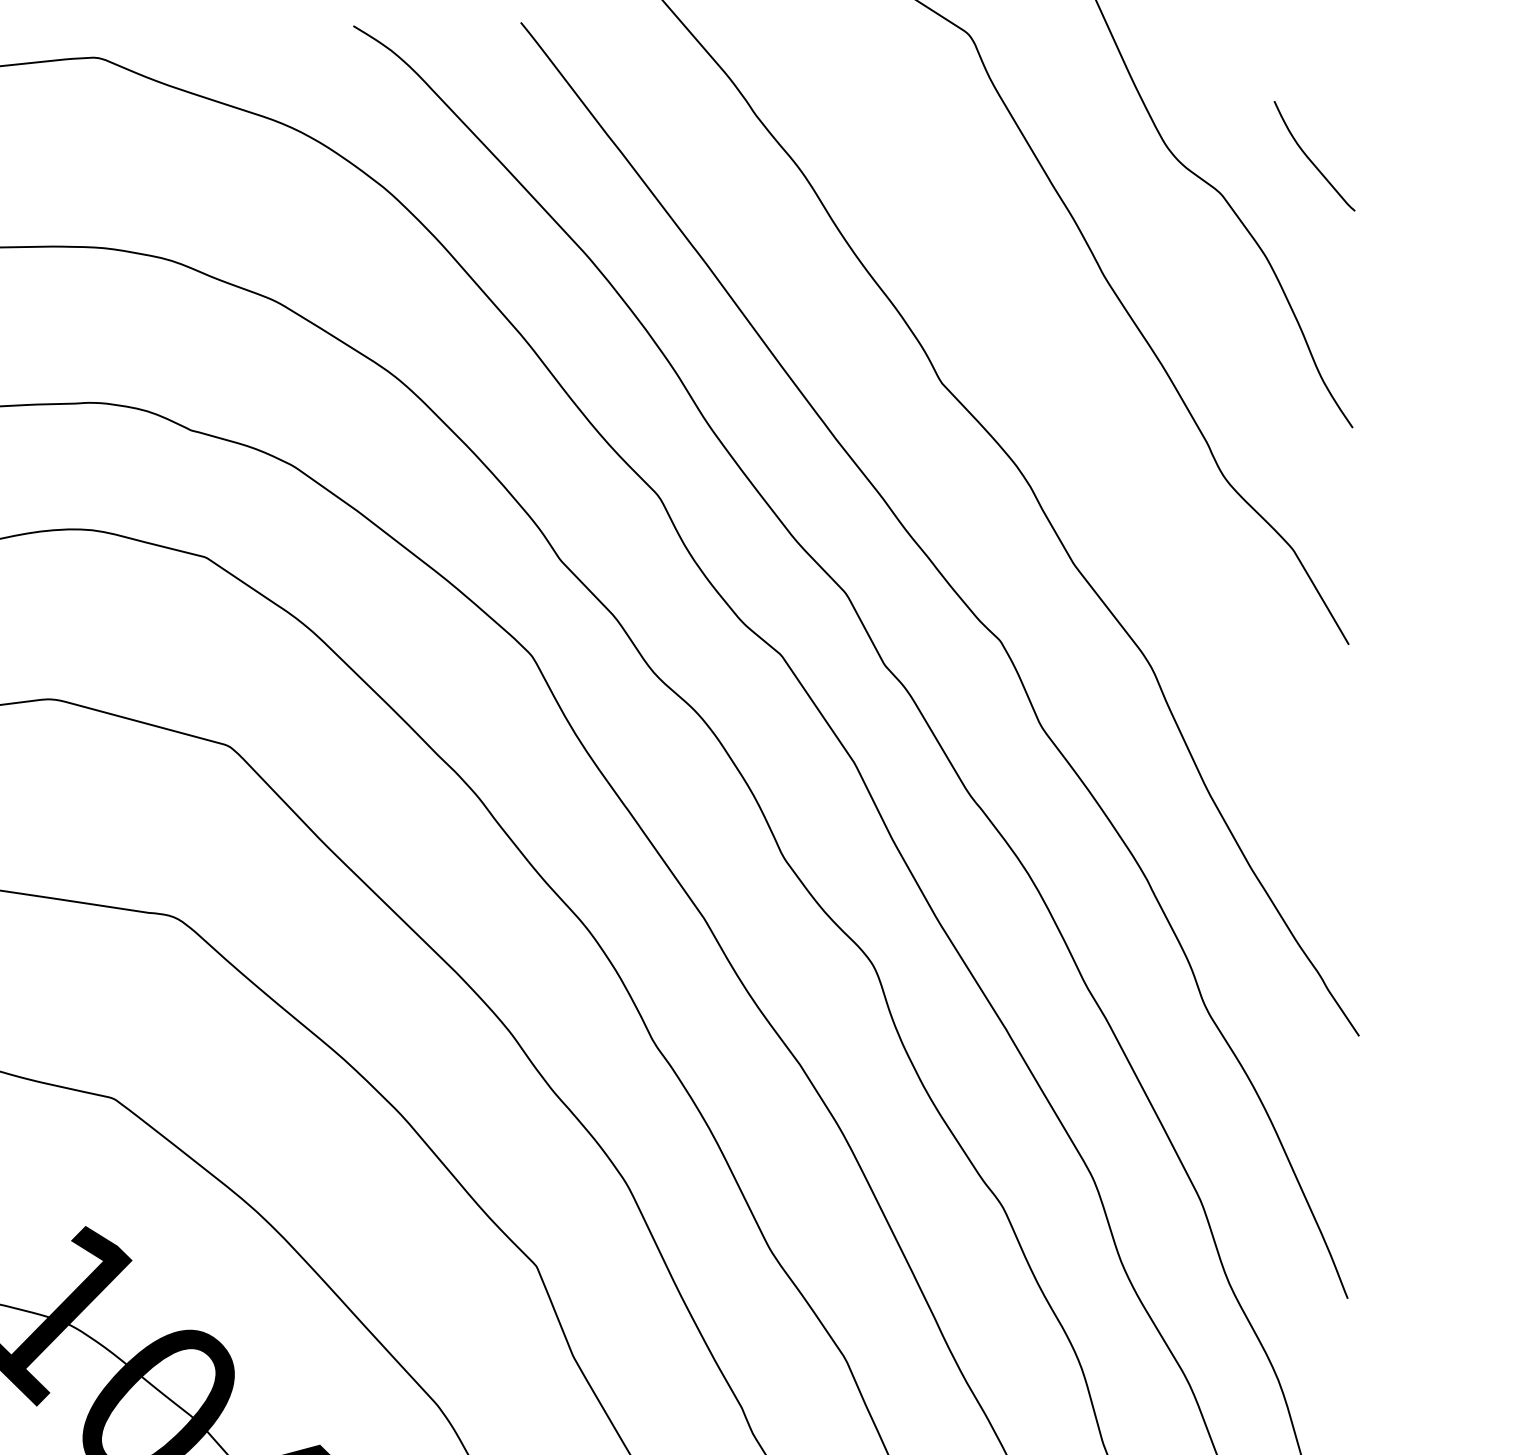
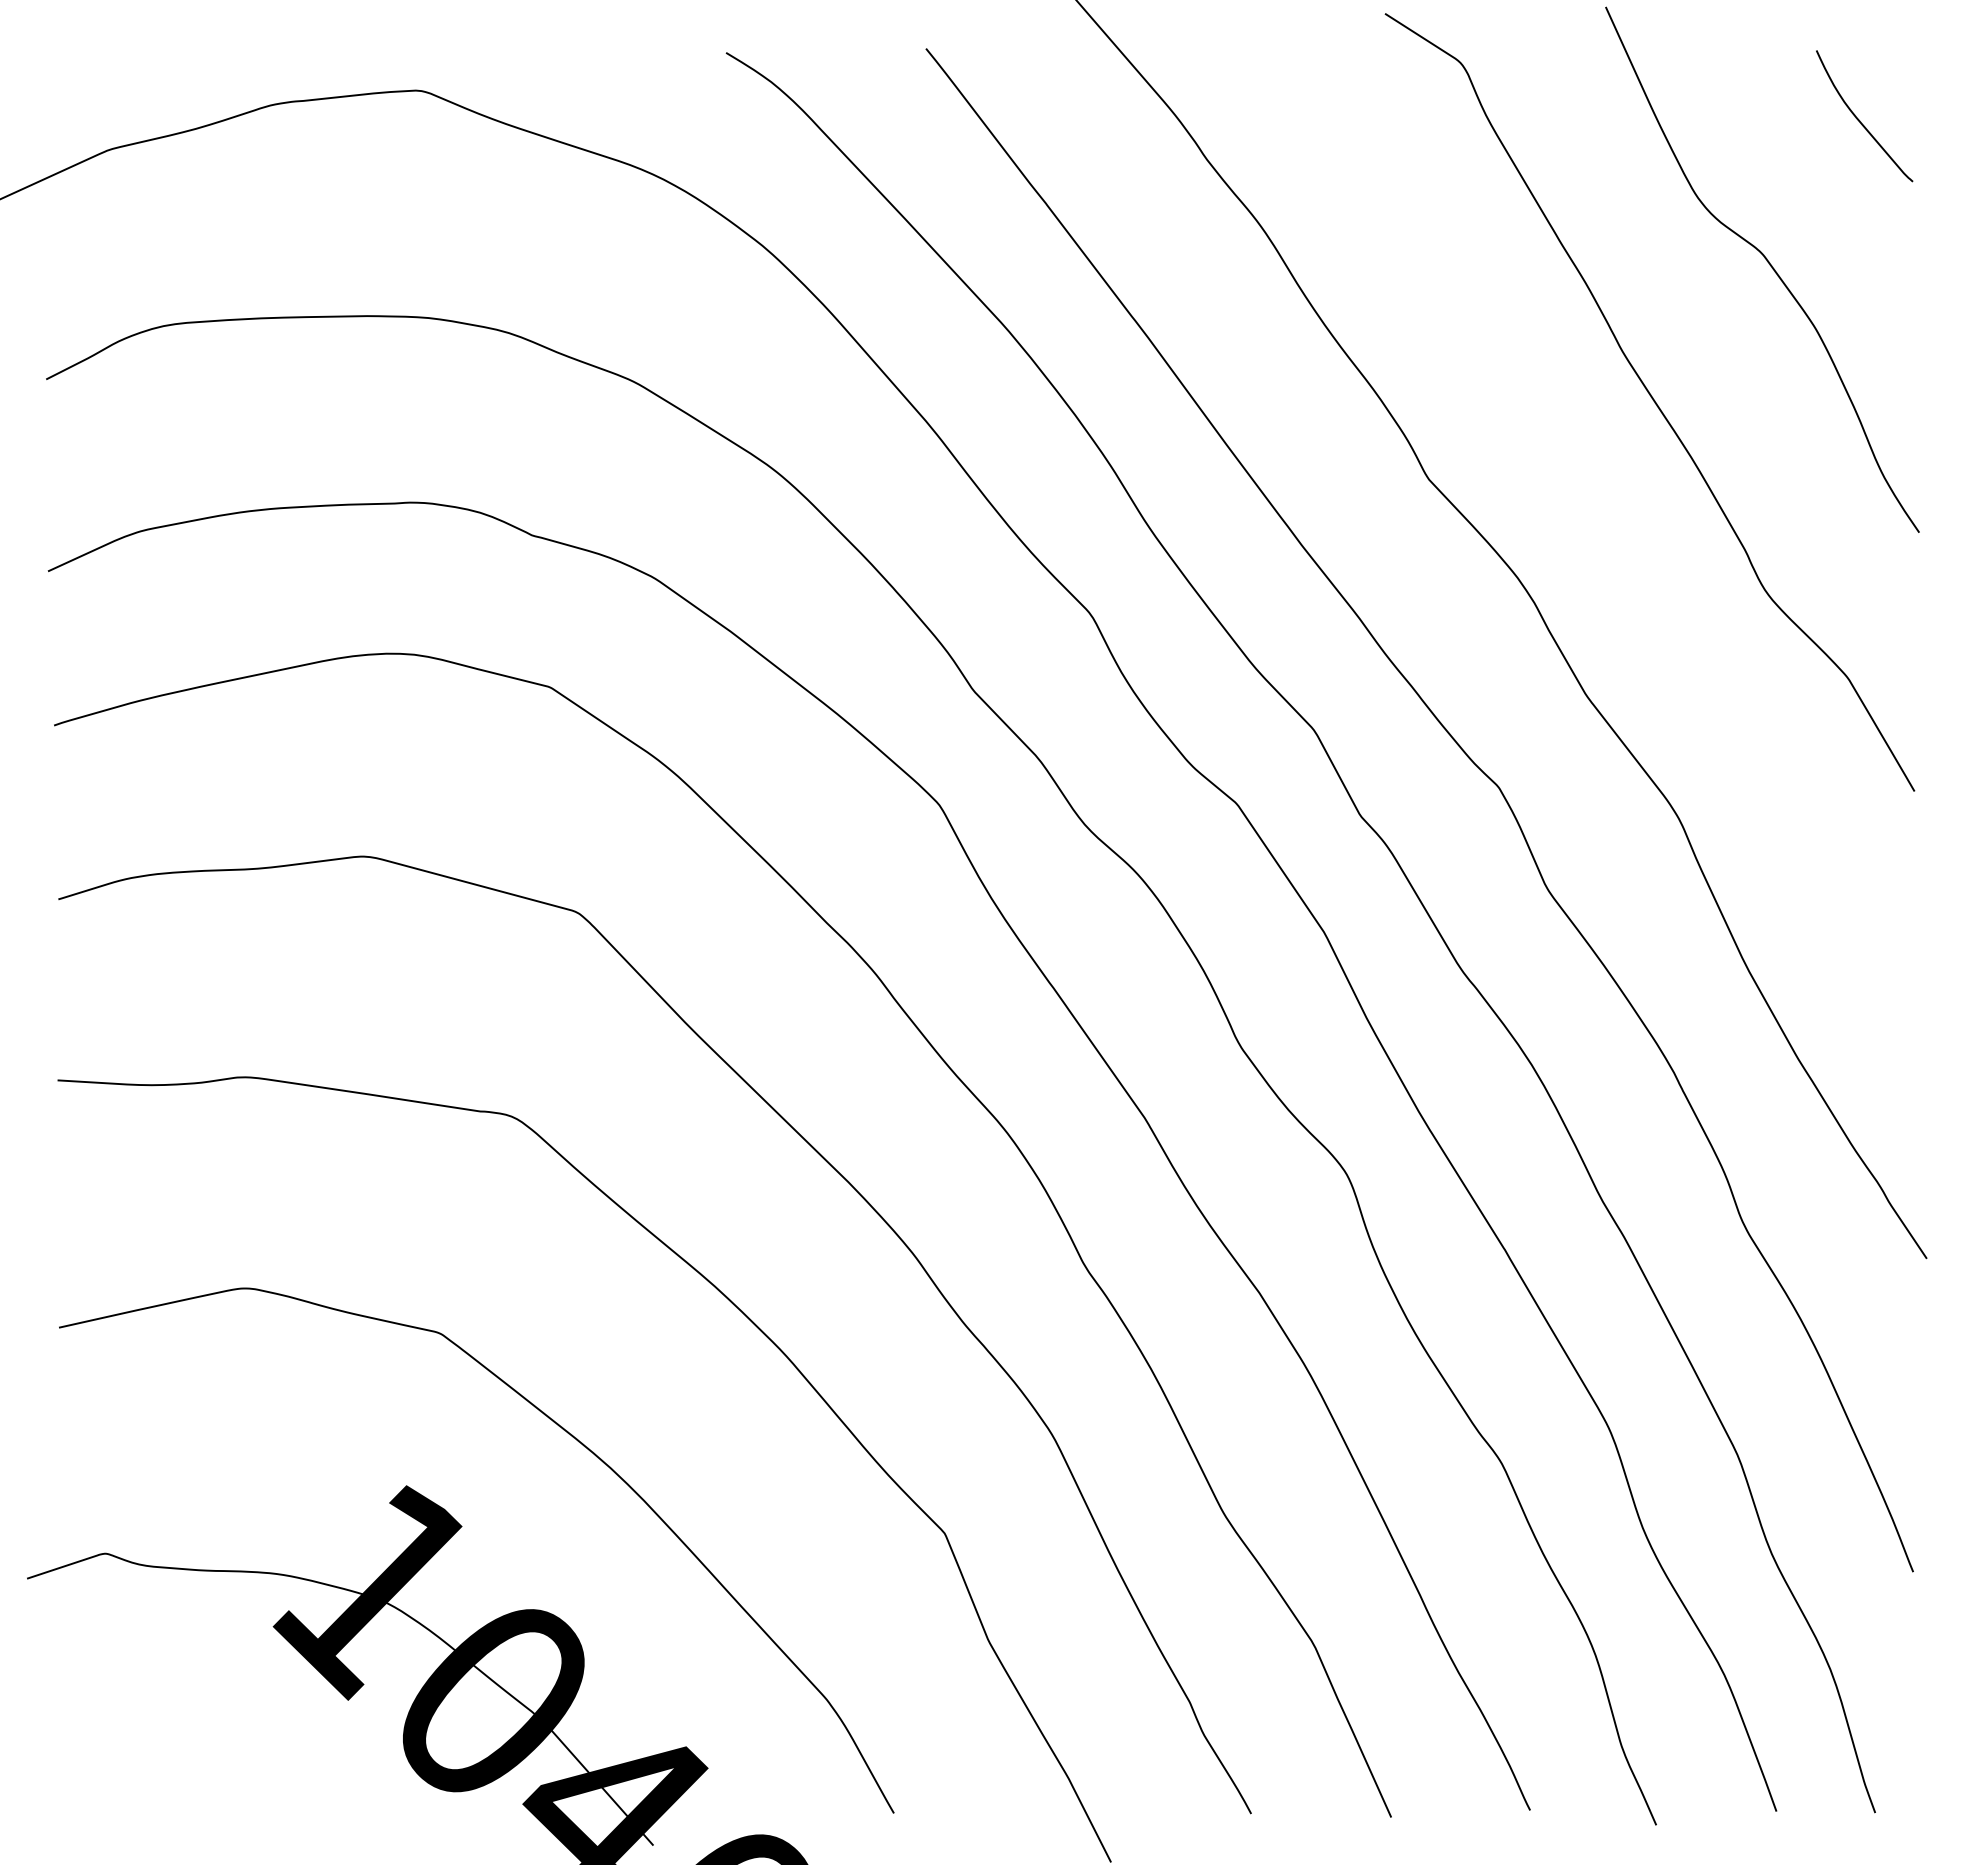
curve: (1311, 159) -> (1860, 120), moved

